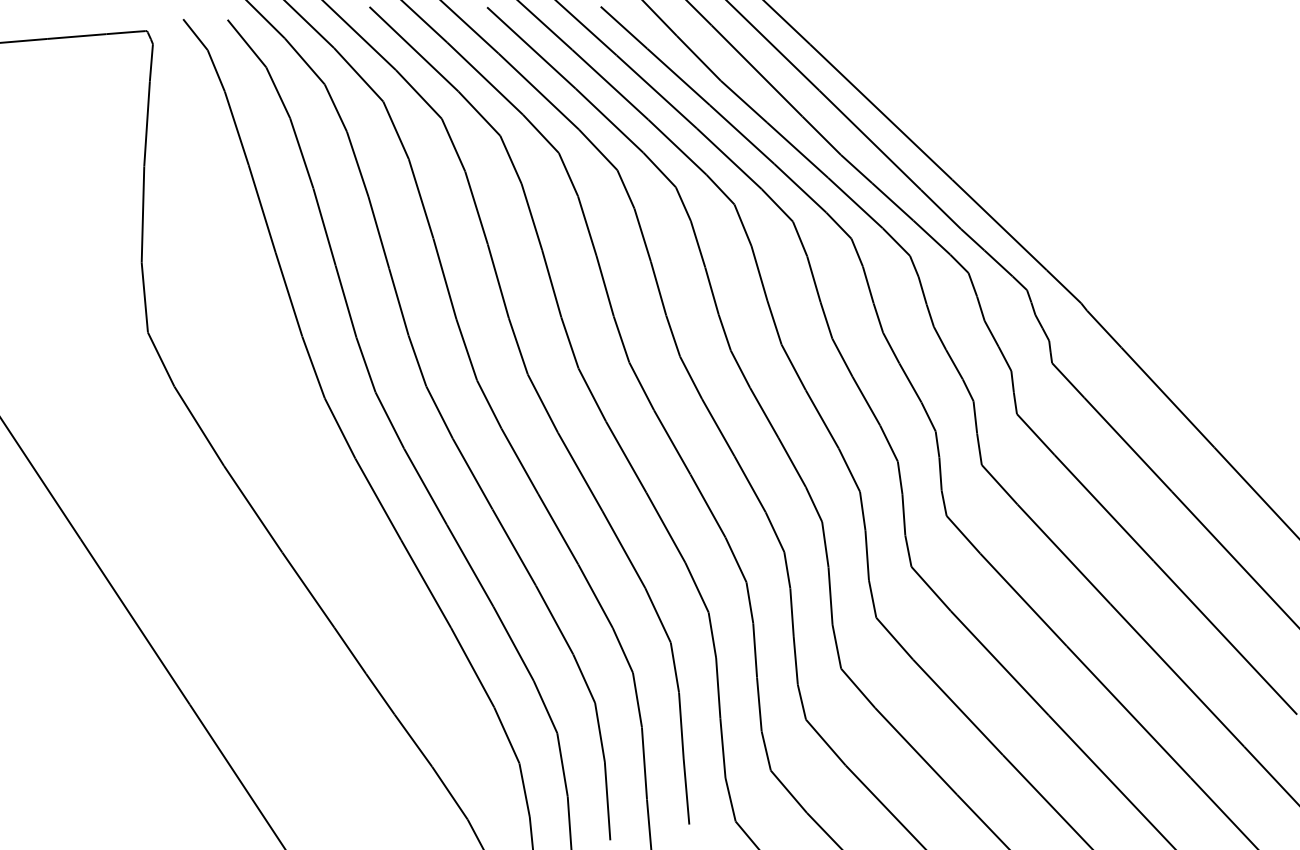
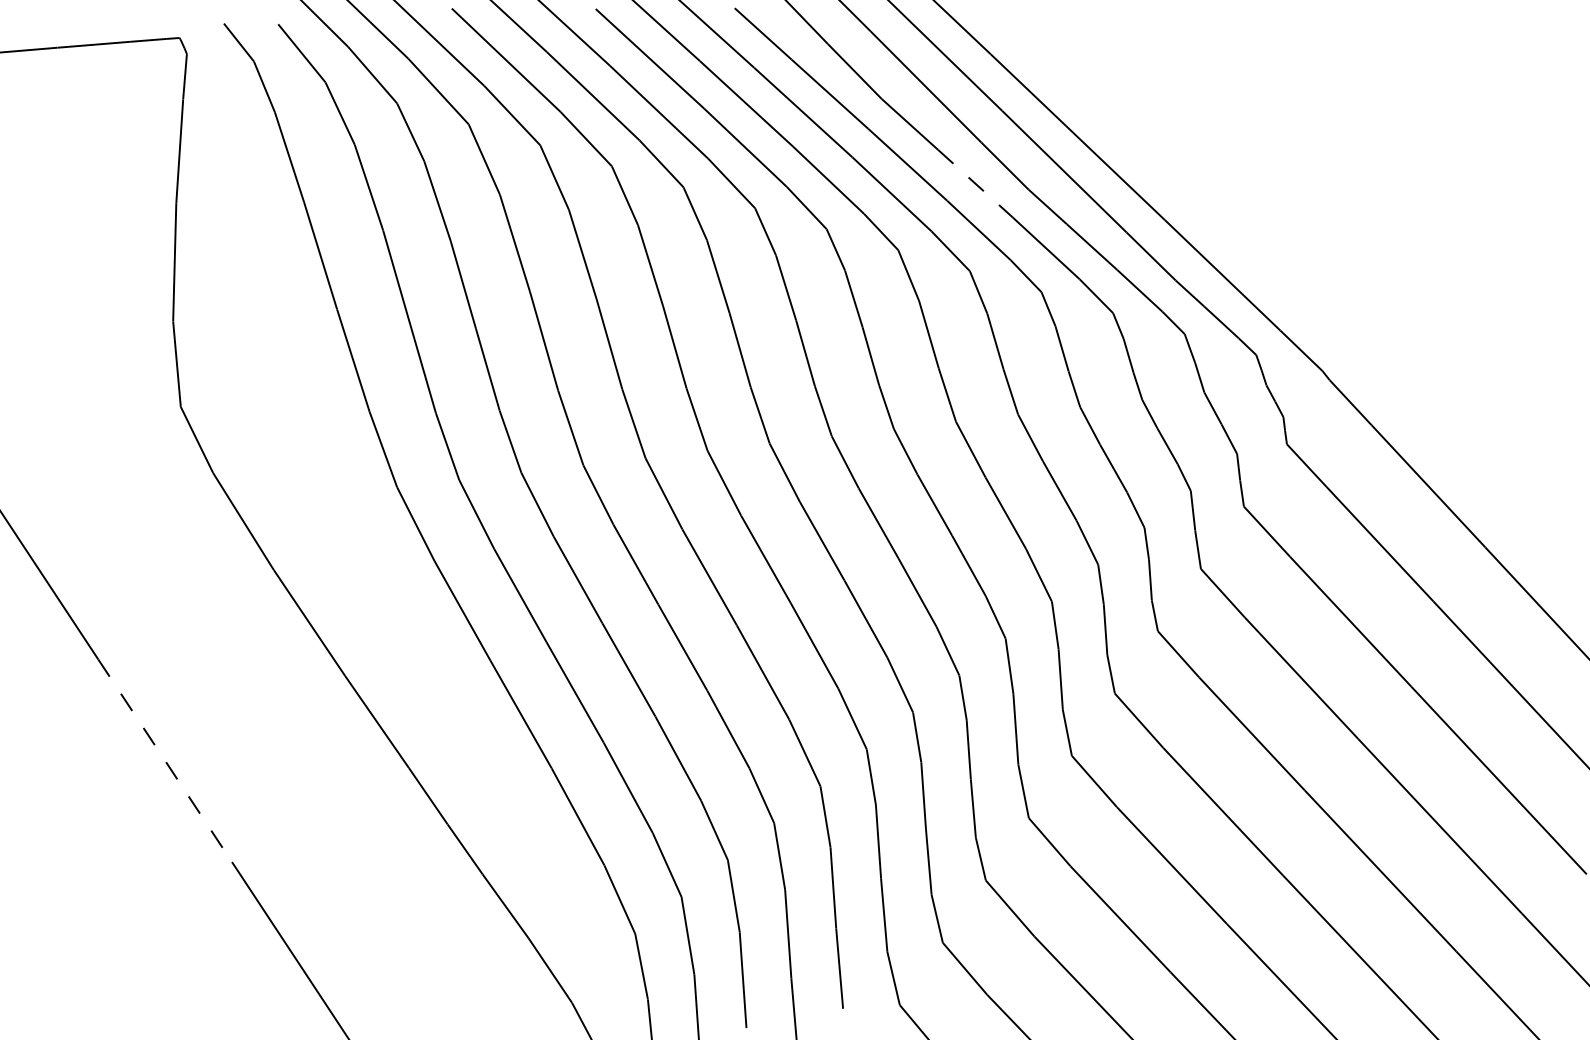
line: (797, 150) -> (975, 184), solid -> dashed
line: (135, 622) -> (165, 761), solid -> dashed

